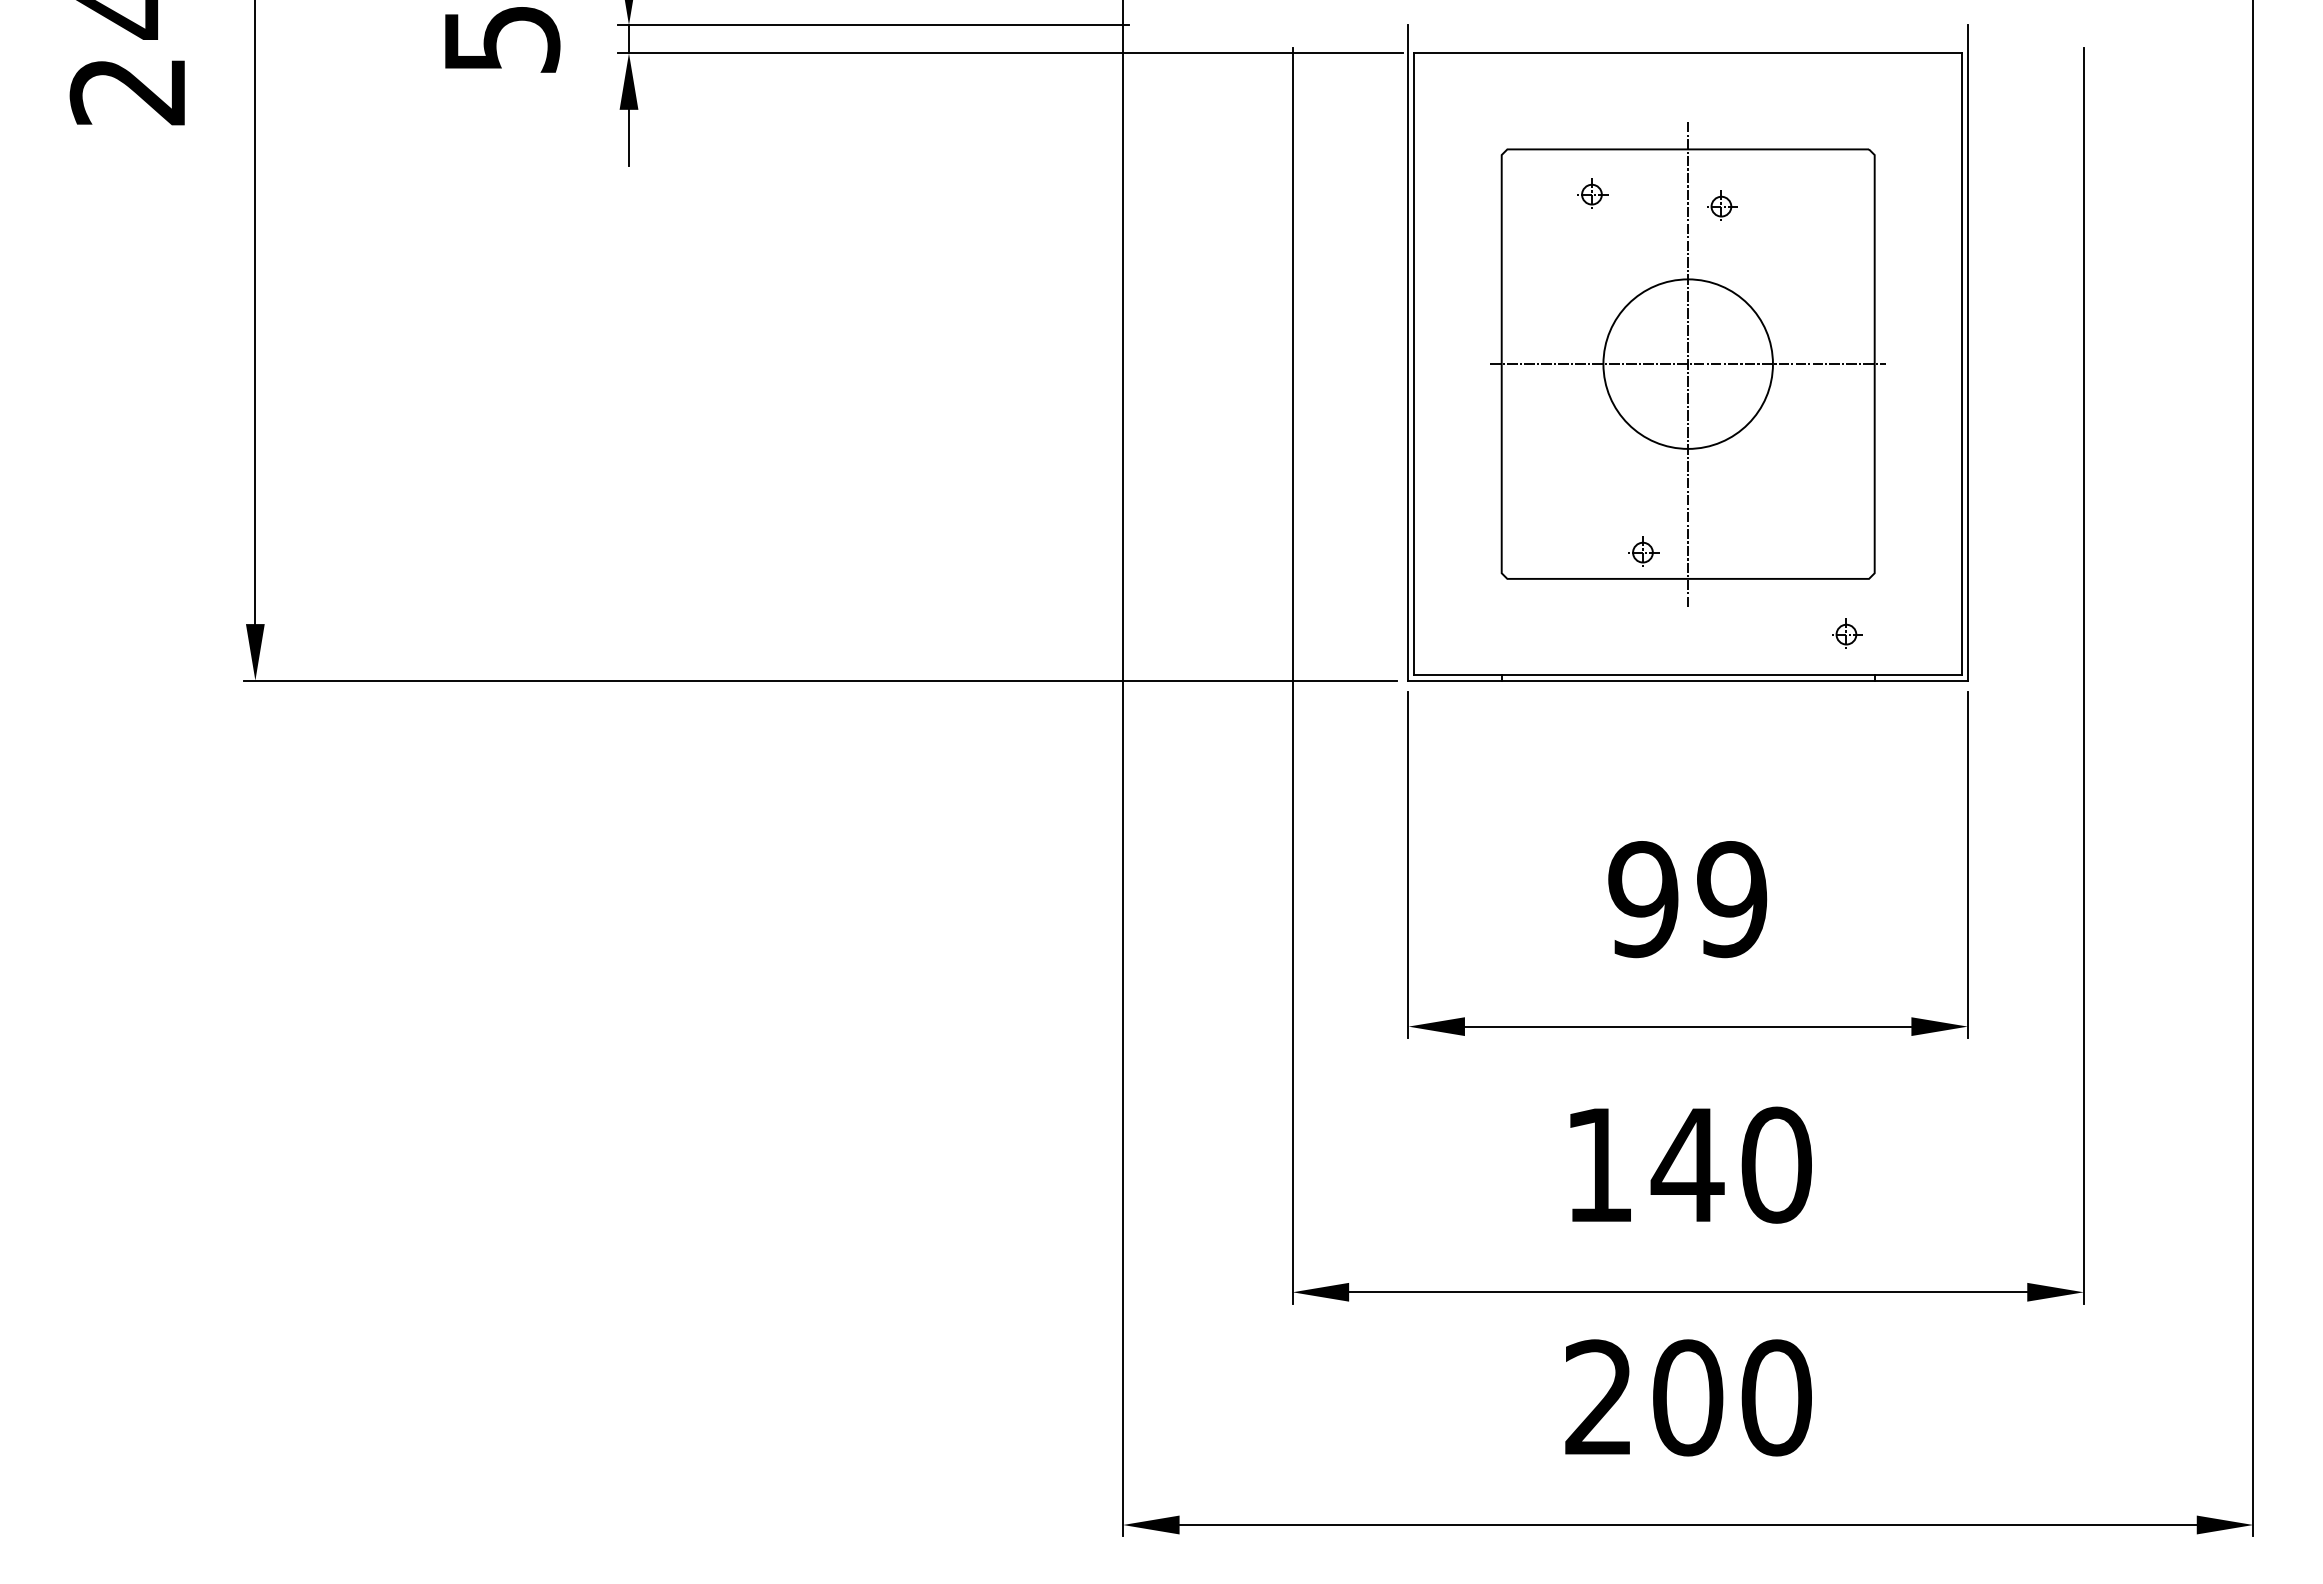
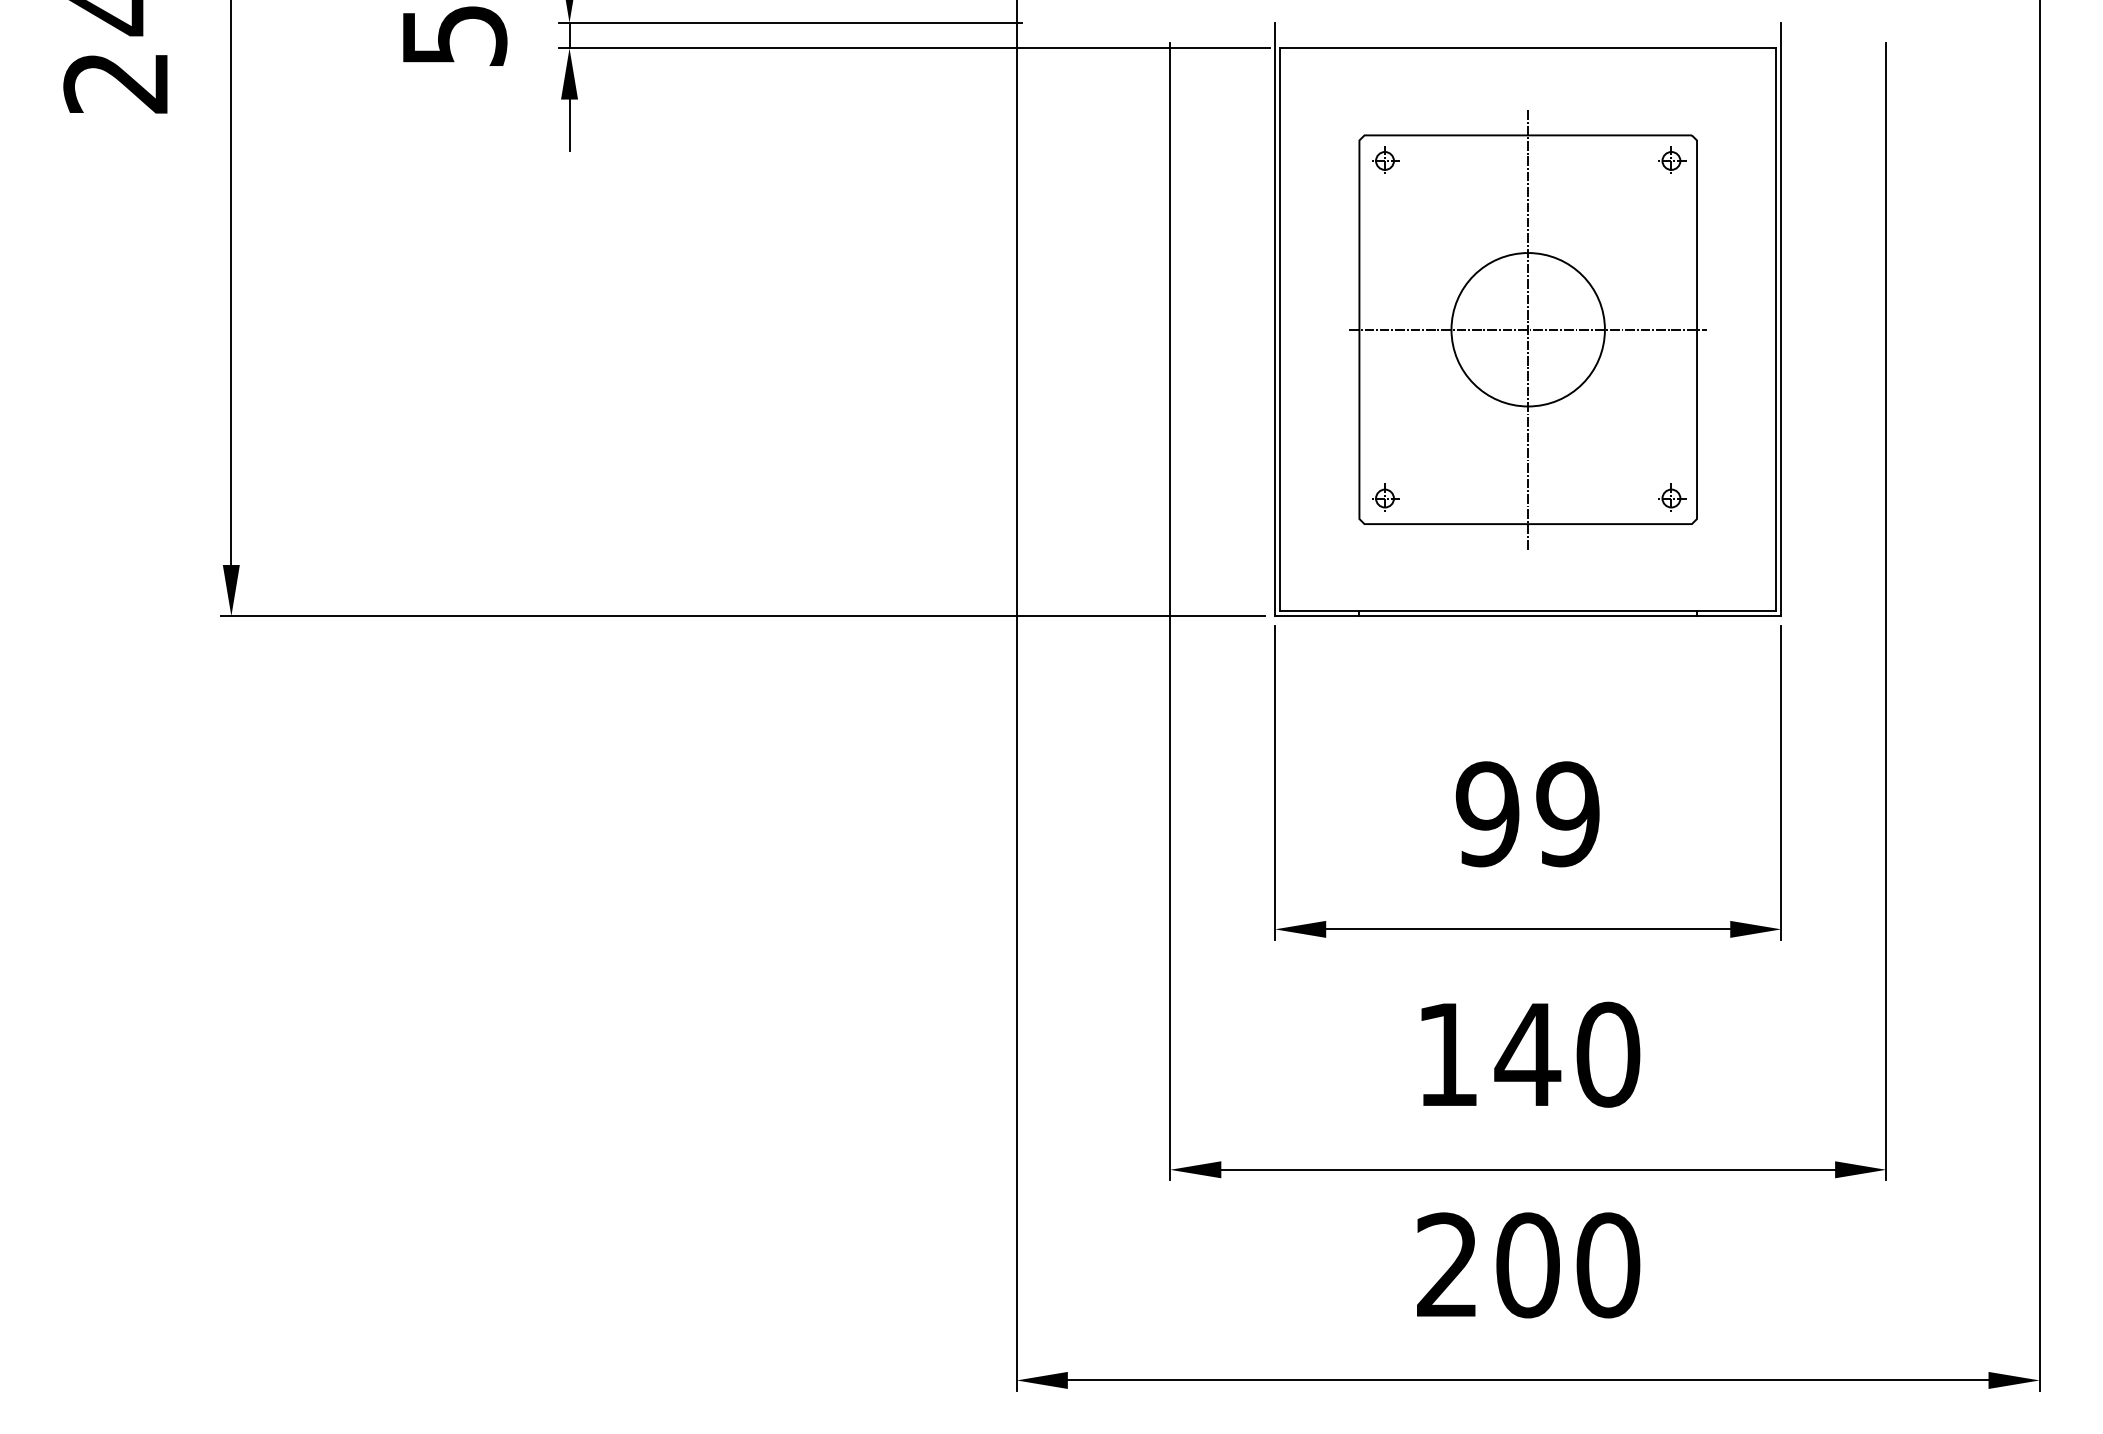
part: (1592, 193) -> (1385, 159), moved
part: (1722, 205) -> (1672, 159), moved
part: (1643, 551) -> (1385, 497), moved
part: (1847, 633) -> (1672, 497), moved

